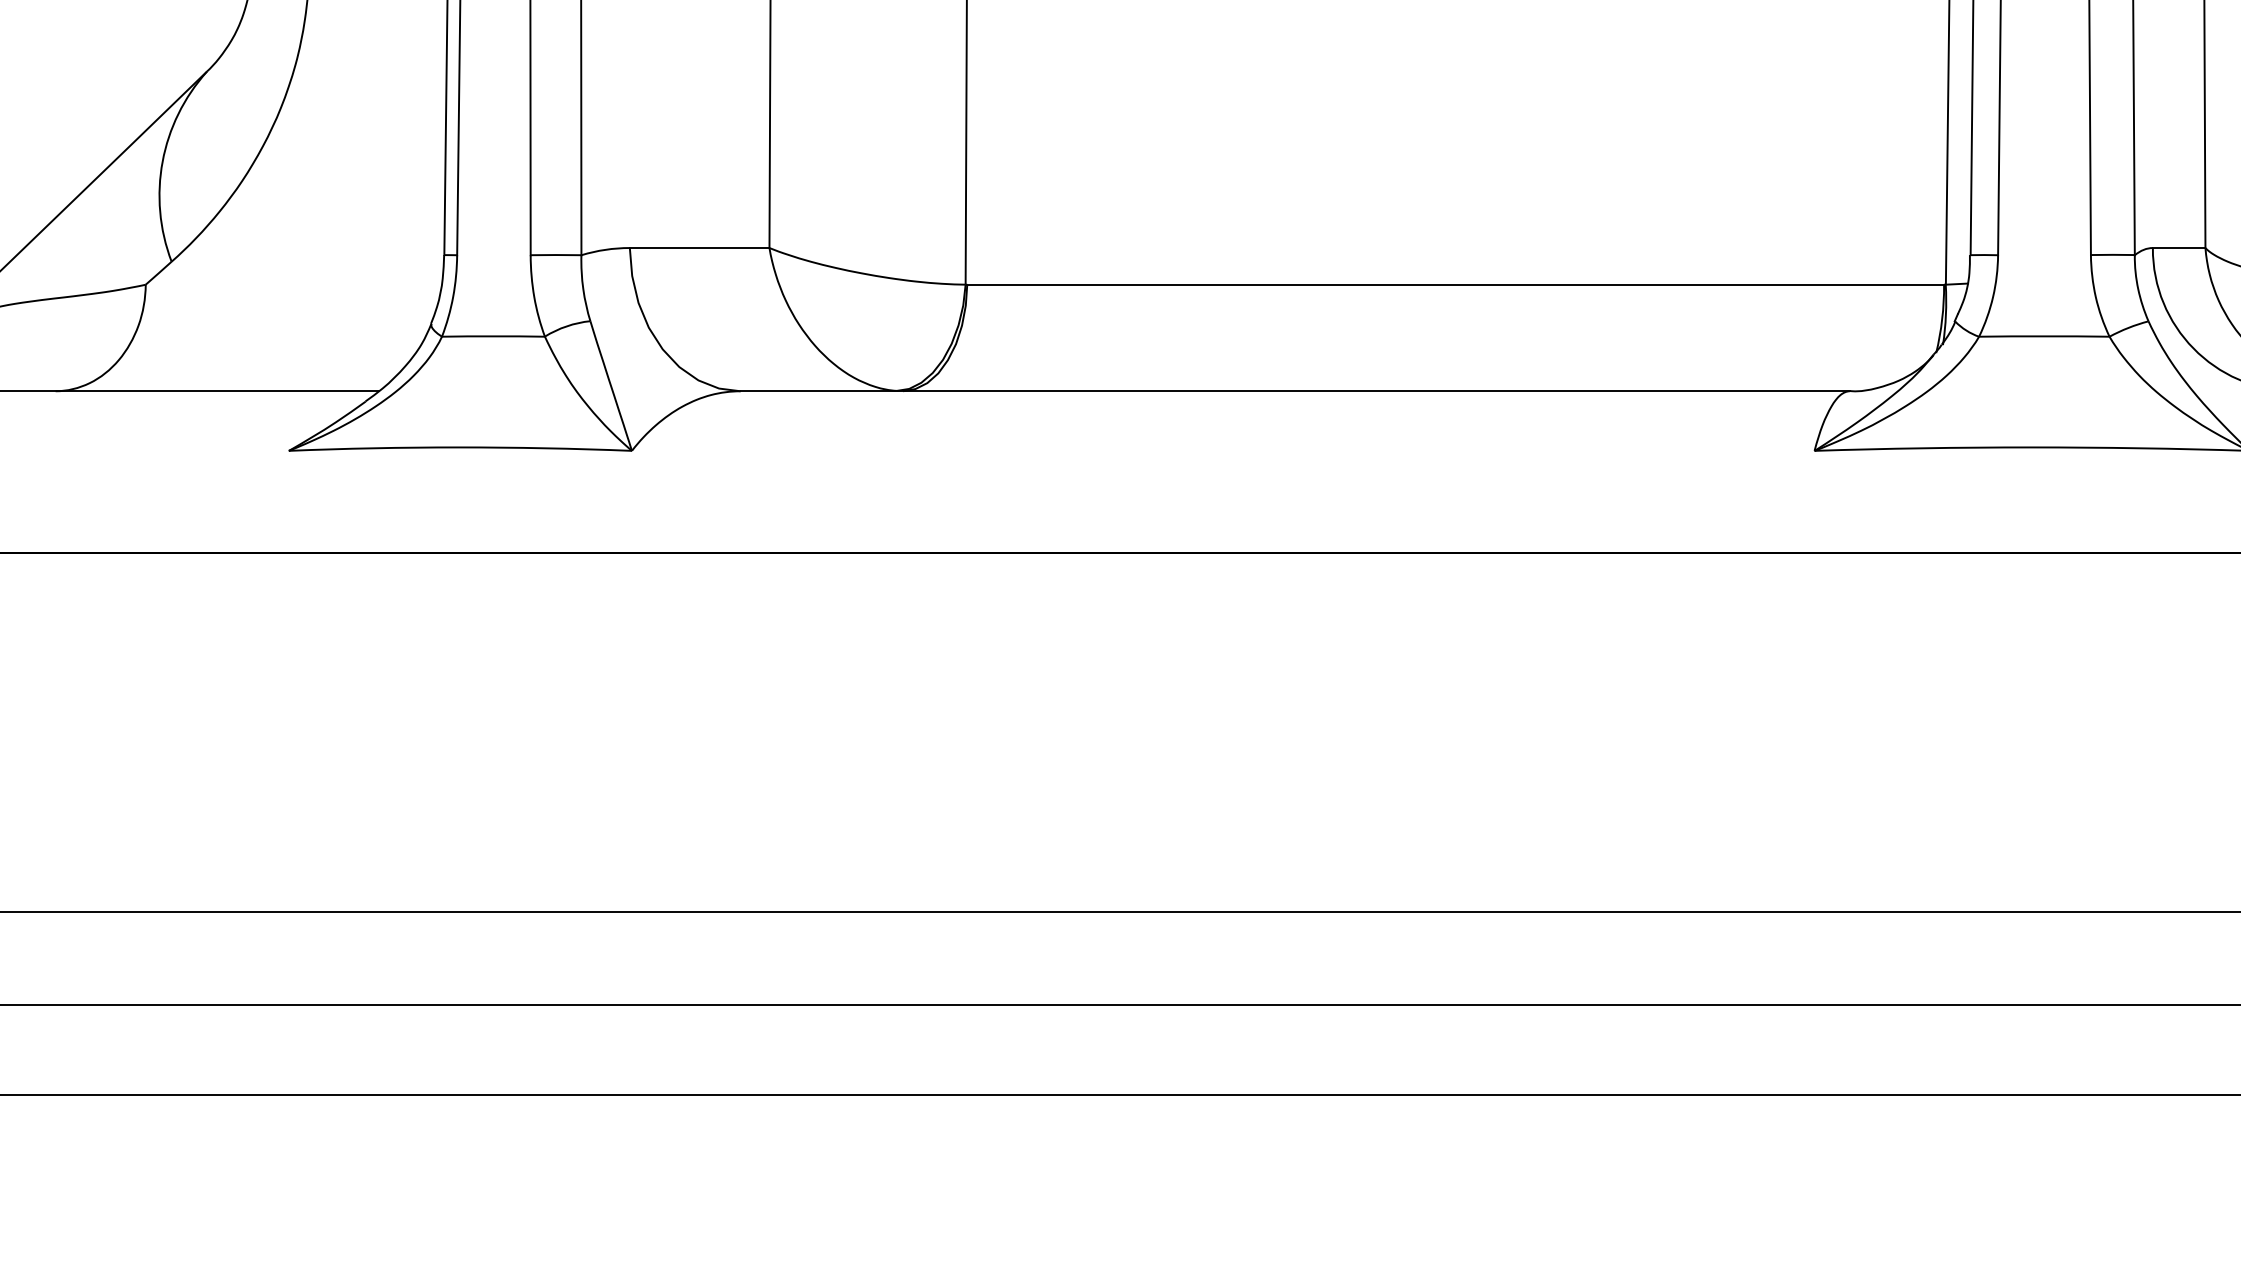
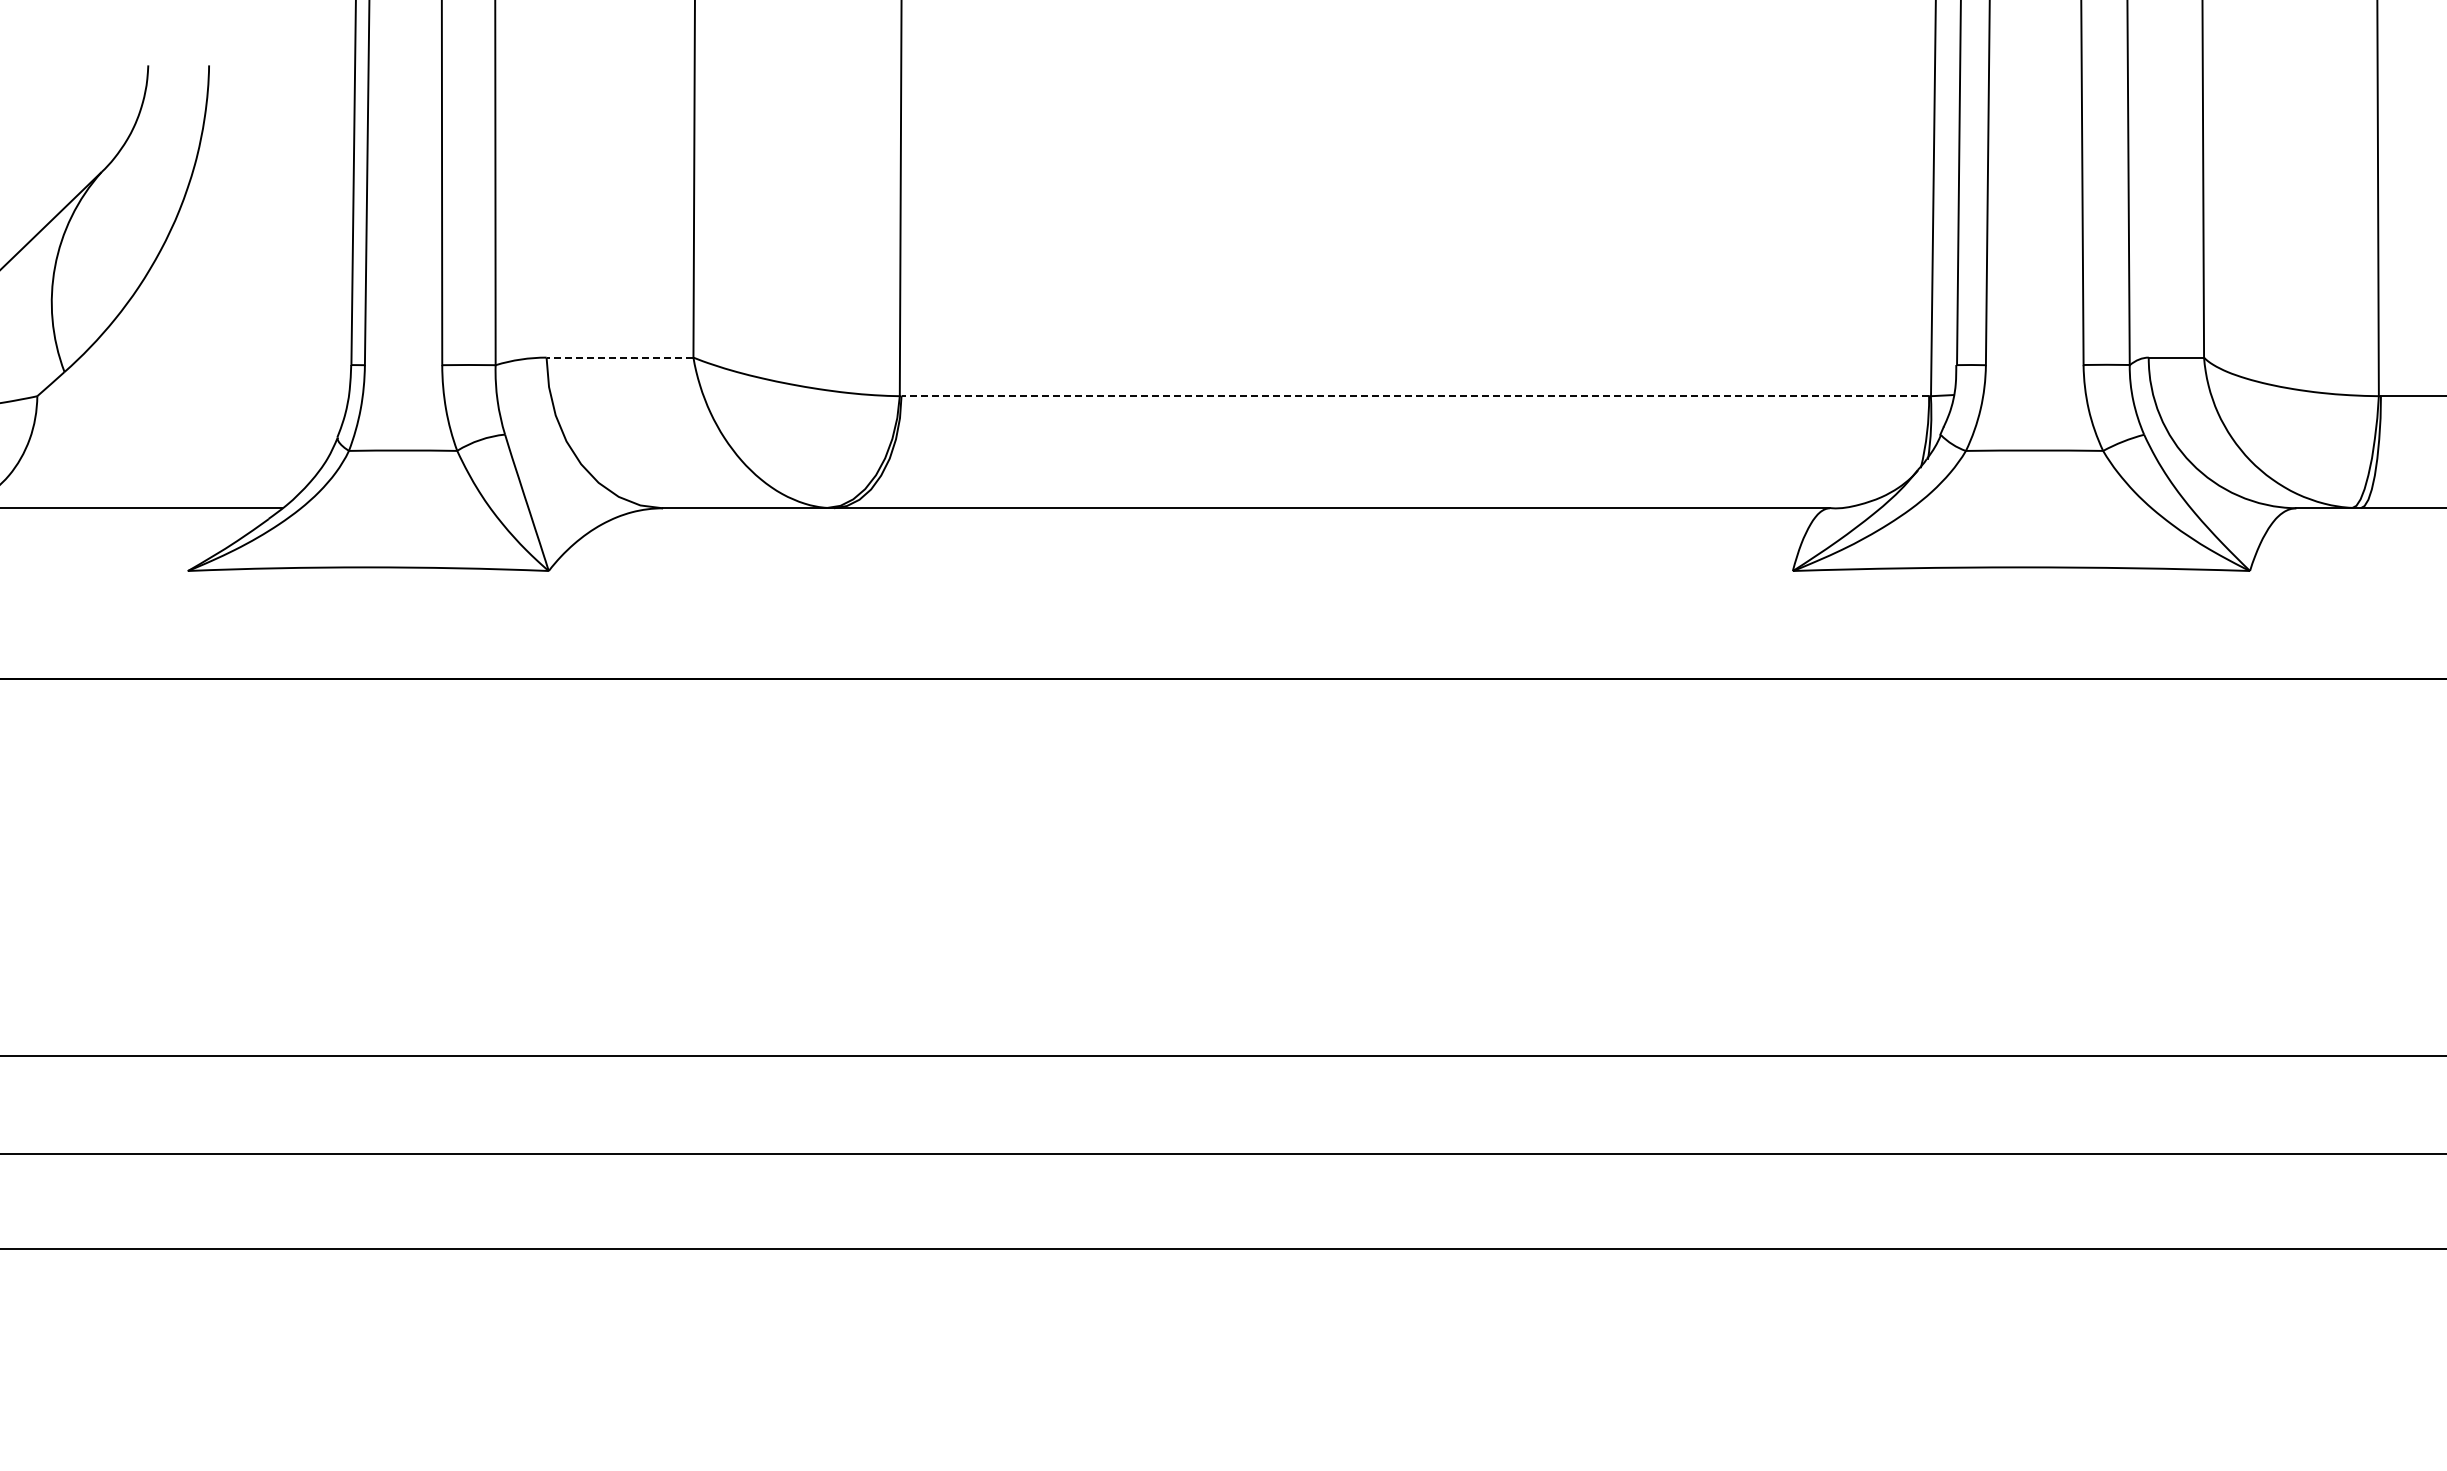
line: (699, 247) -> (619, 357), solid -> dashed
line: (1455, 284) -> (1415, 396), solid -> dashed

